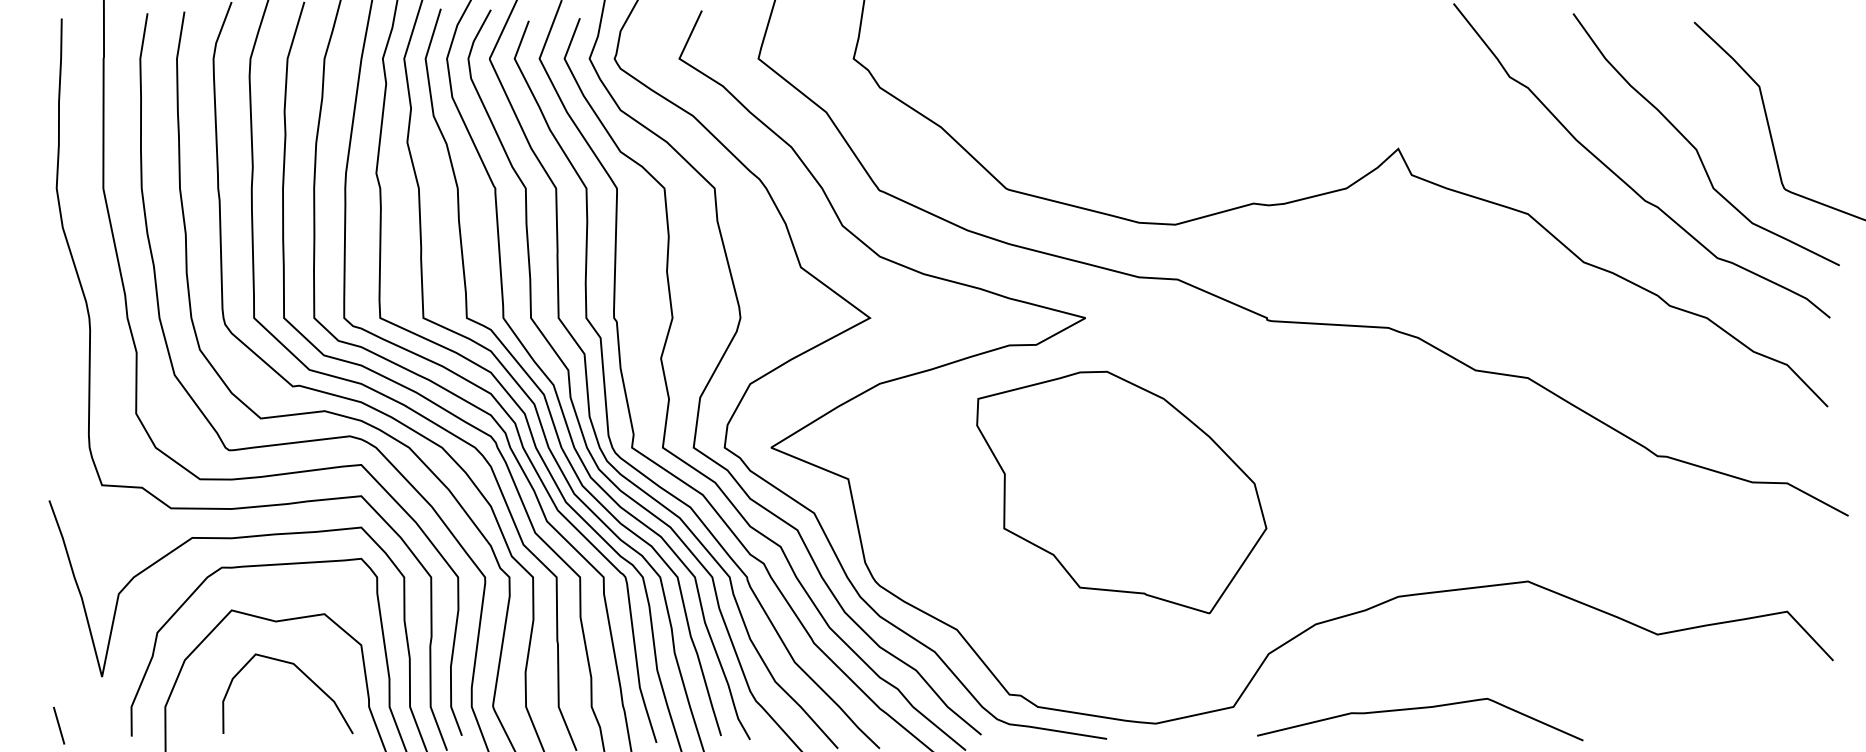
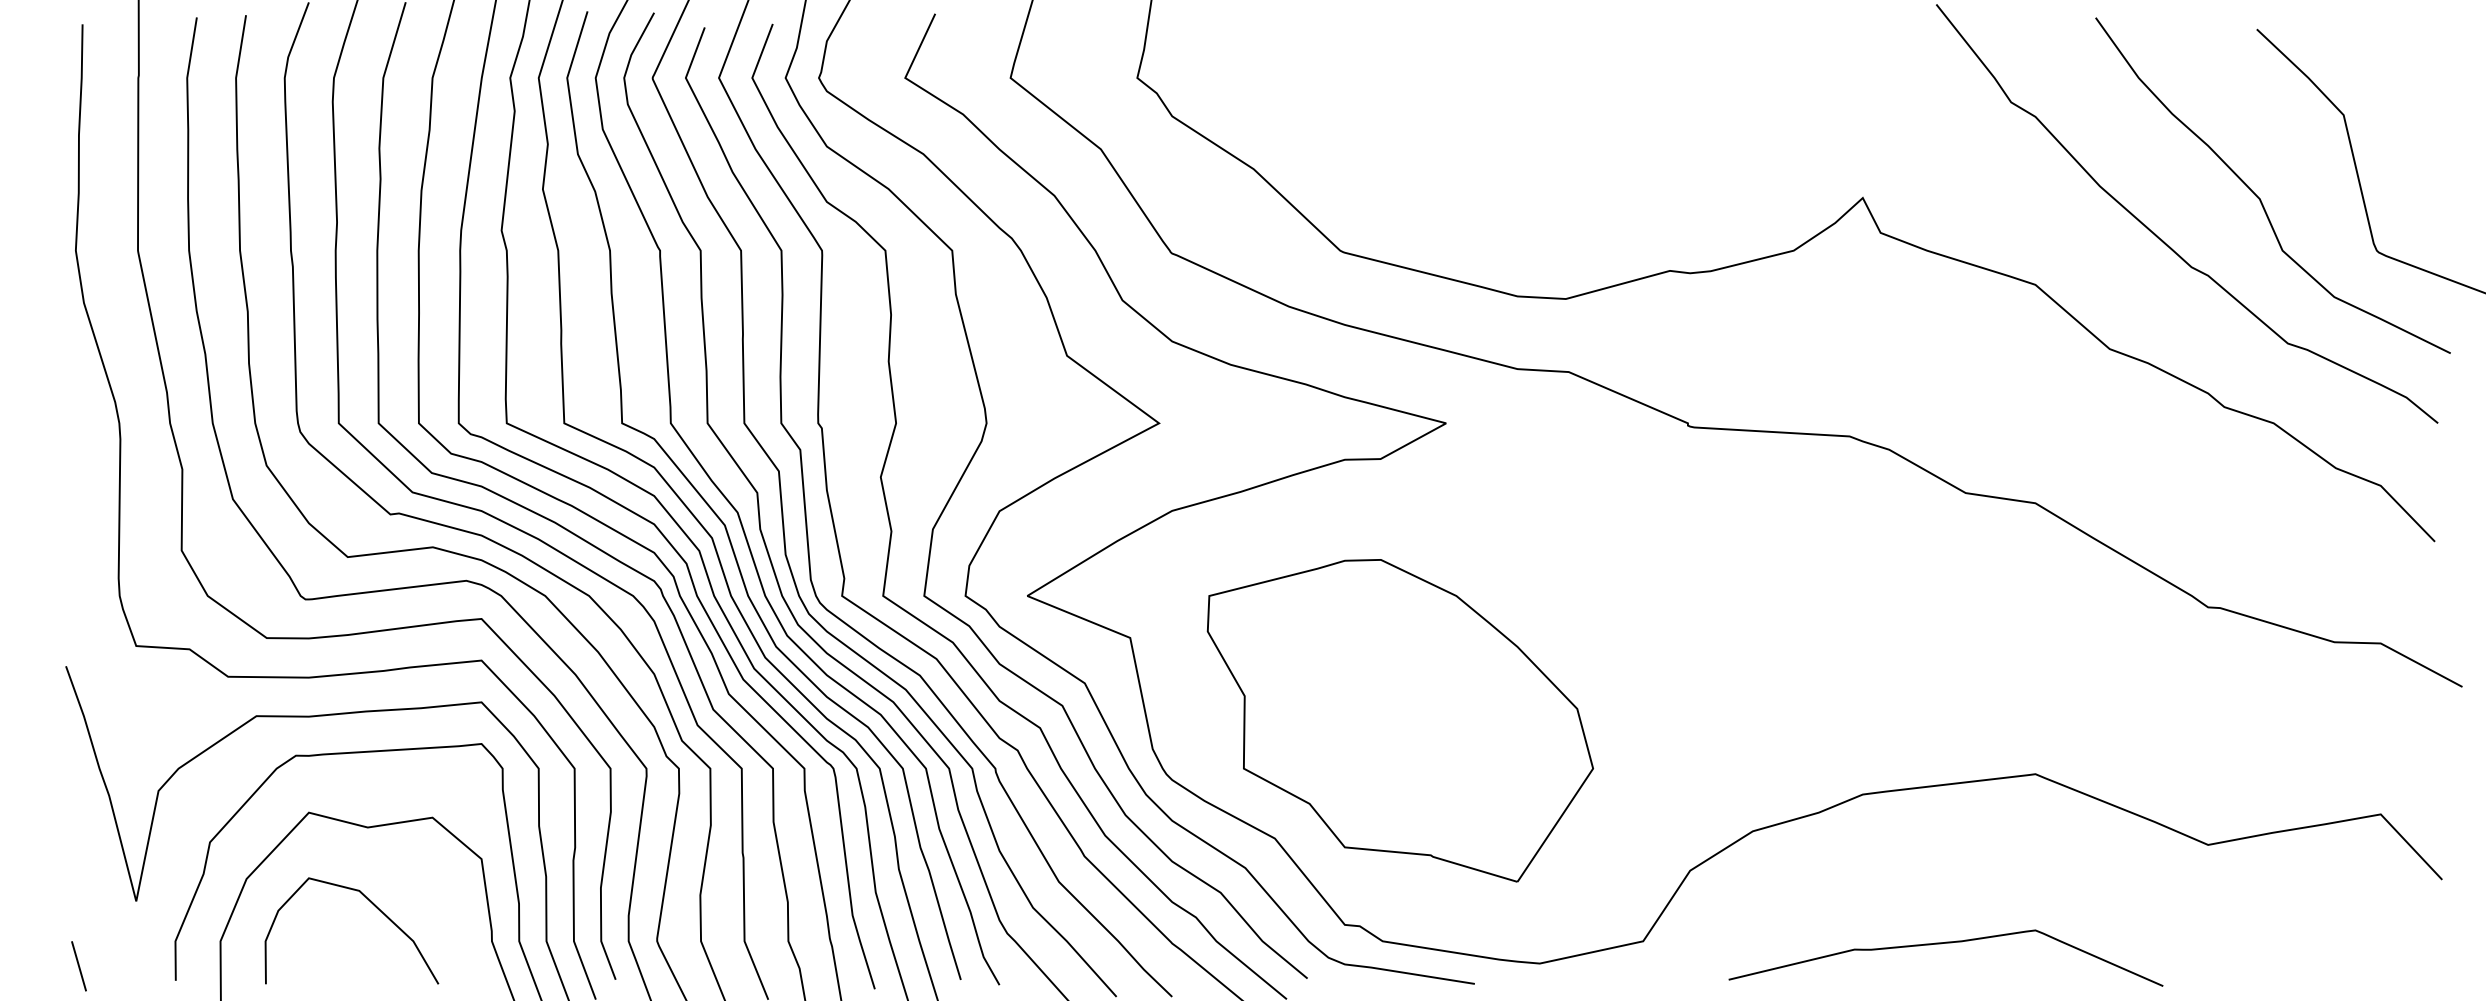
part: (1121, 492) -> (1399, 720), moved
curve: (304, 675) -> (374, 906), moved
curve: (1416, 709) -> (1941, 944), moved

